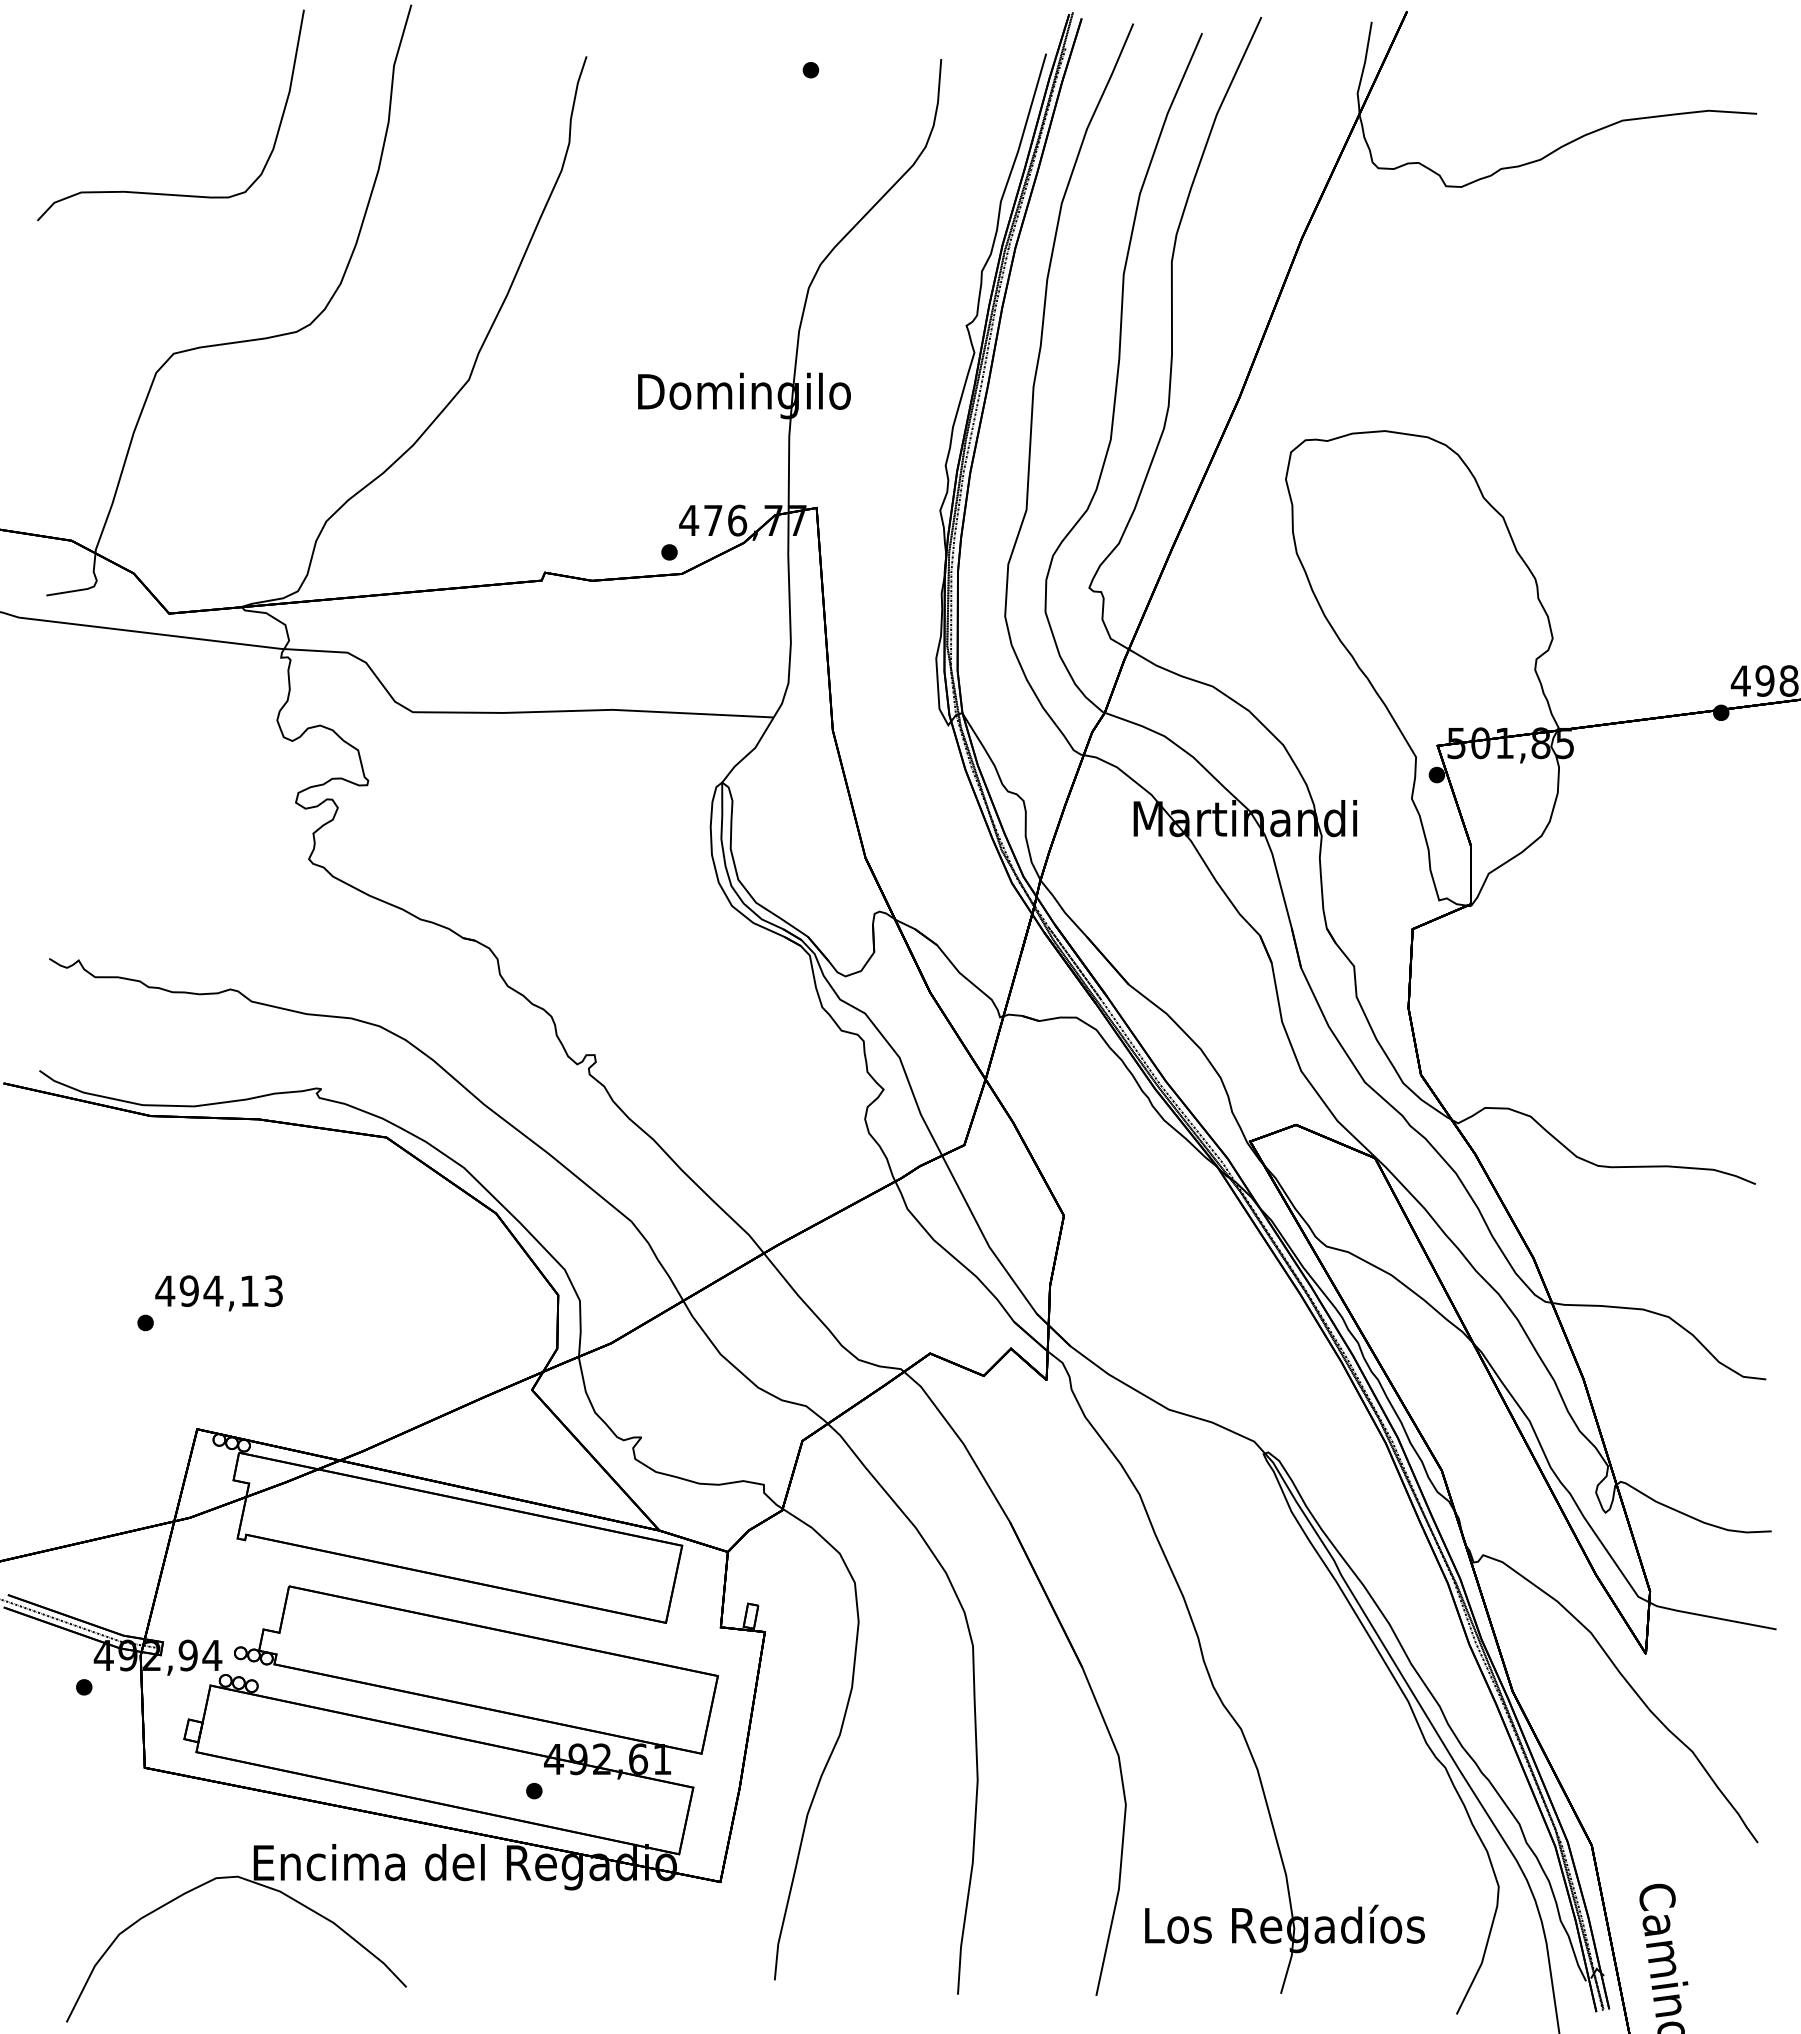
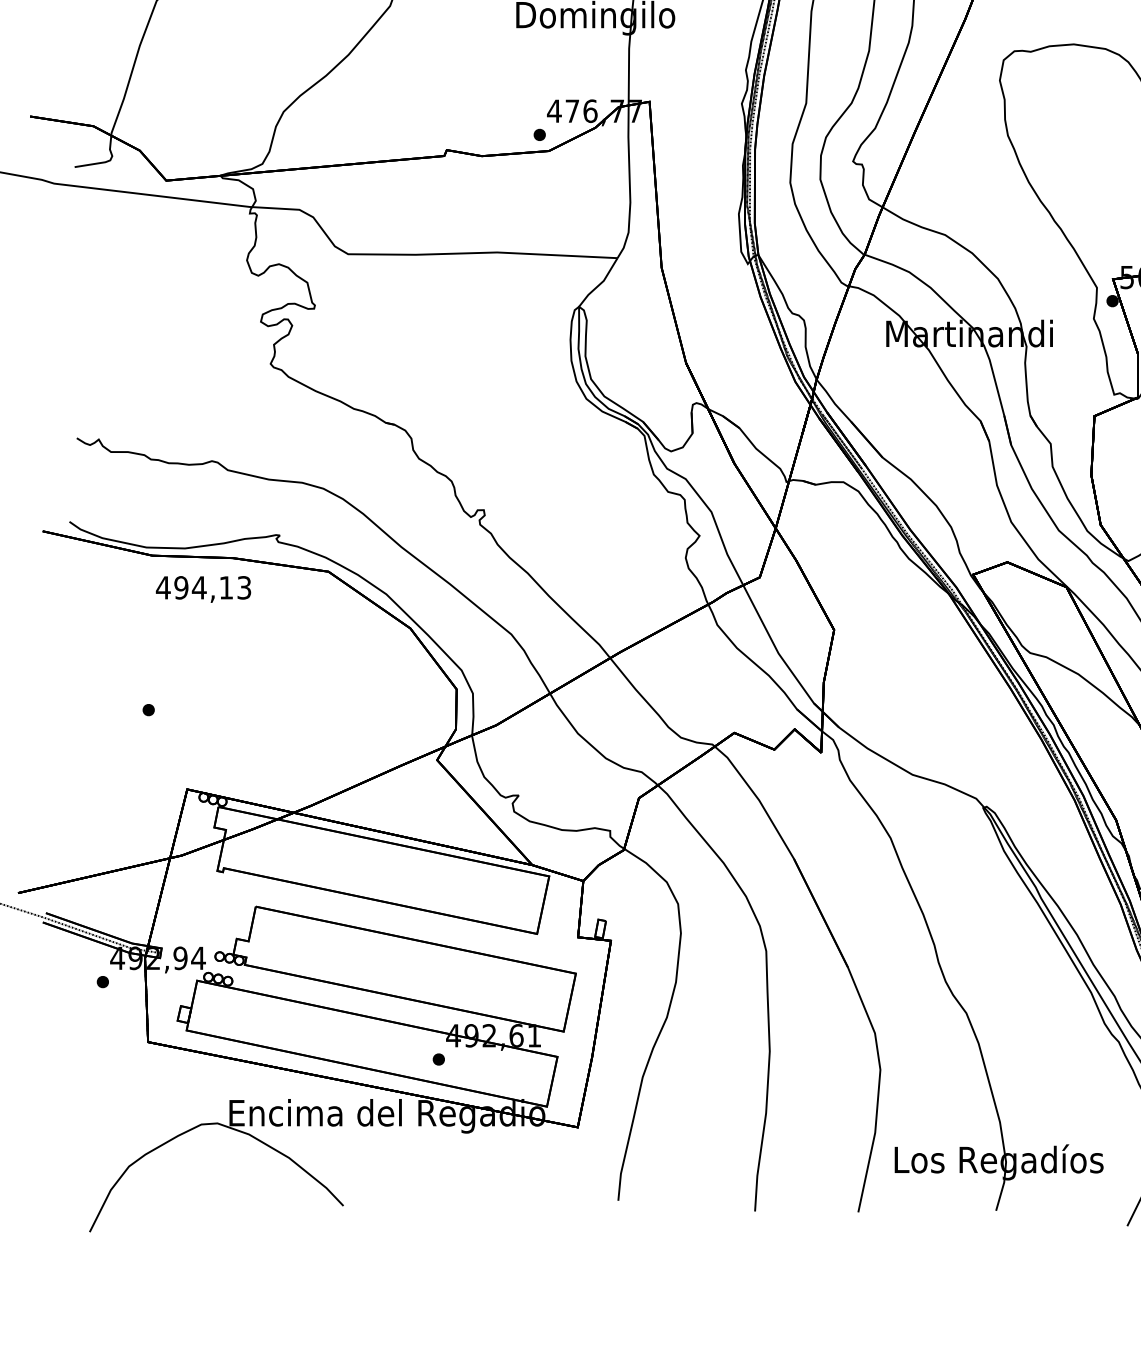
text: (218, 1293) -> (203, 589), moved

